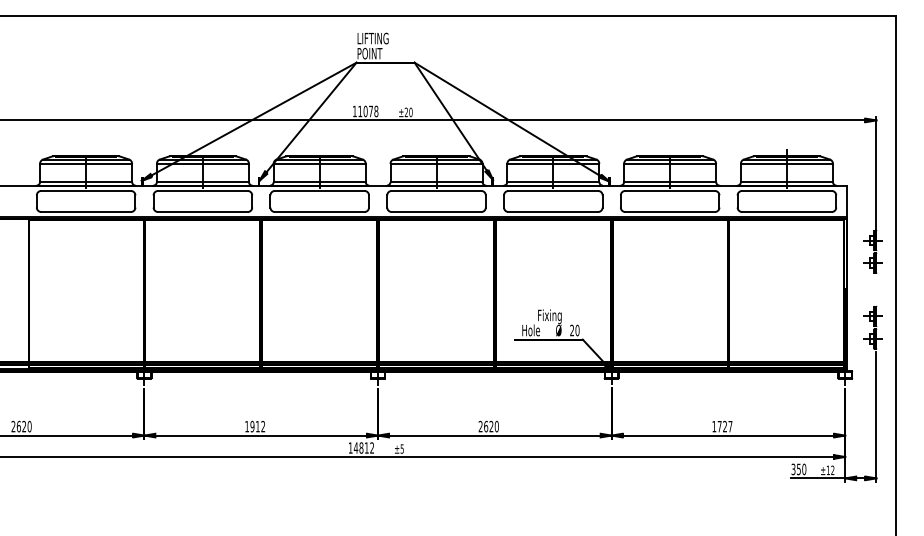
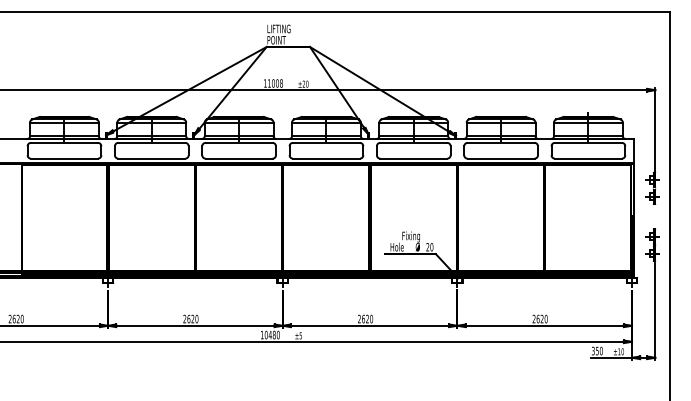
text: (371, 111) -> (277, 83), 11078 -> 11008
text: (255, 426) -> (191, 318), 1912 -> 2620
text: (722, 426) -> (540, 318), 1727 -> 2620
text: (363, 447) -> (271, 334), 14812 -> 10480
text: (832, 470) -> (622, 351), ±12 -> ±10

